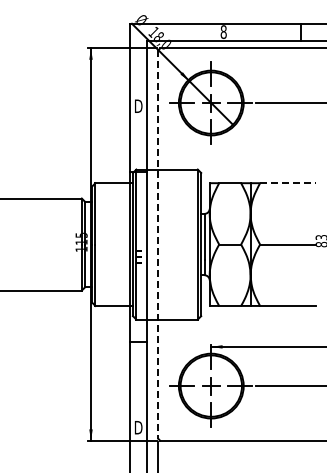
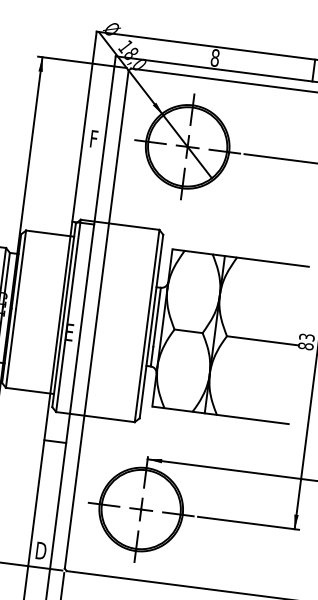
text: (138, 105) -> (93, 138), D -> F
line: (288, 183) -> (273, 262), dashed -> solid
line: (158, 245) -> (96, 320), dashed -> solid

